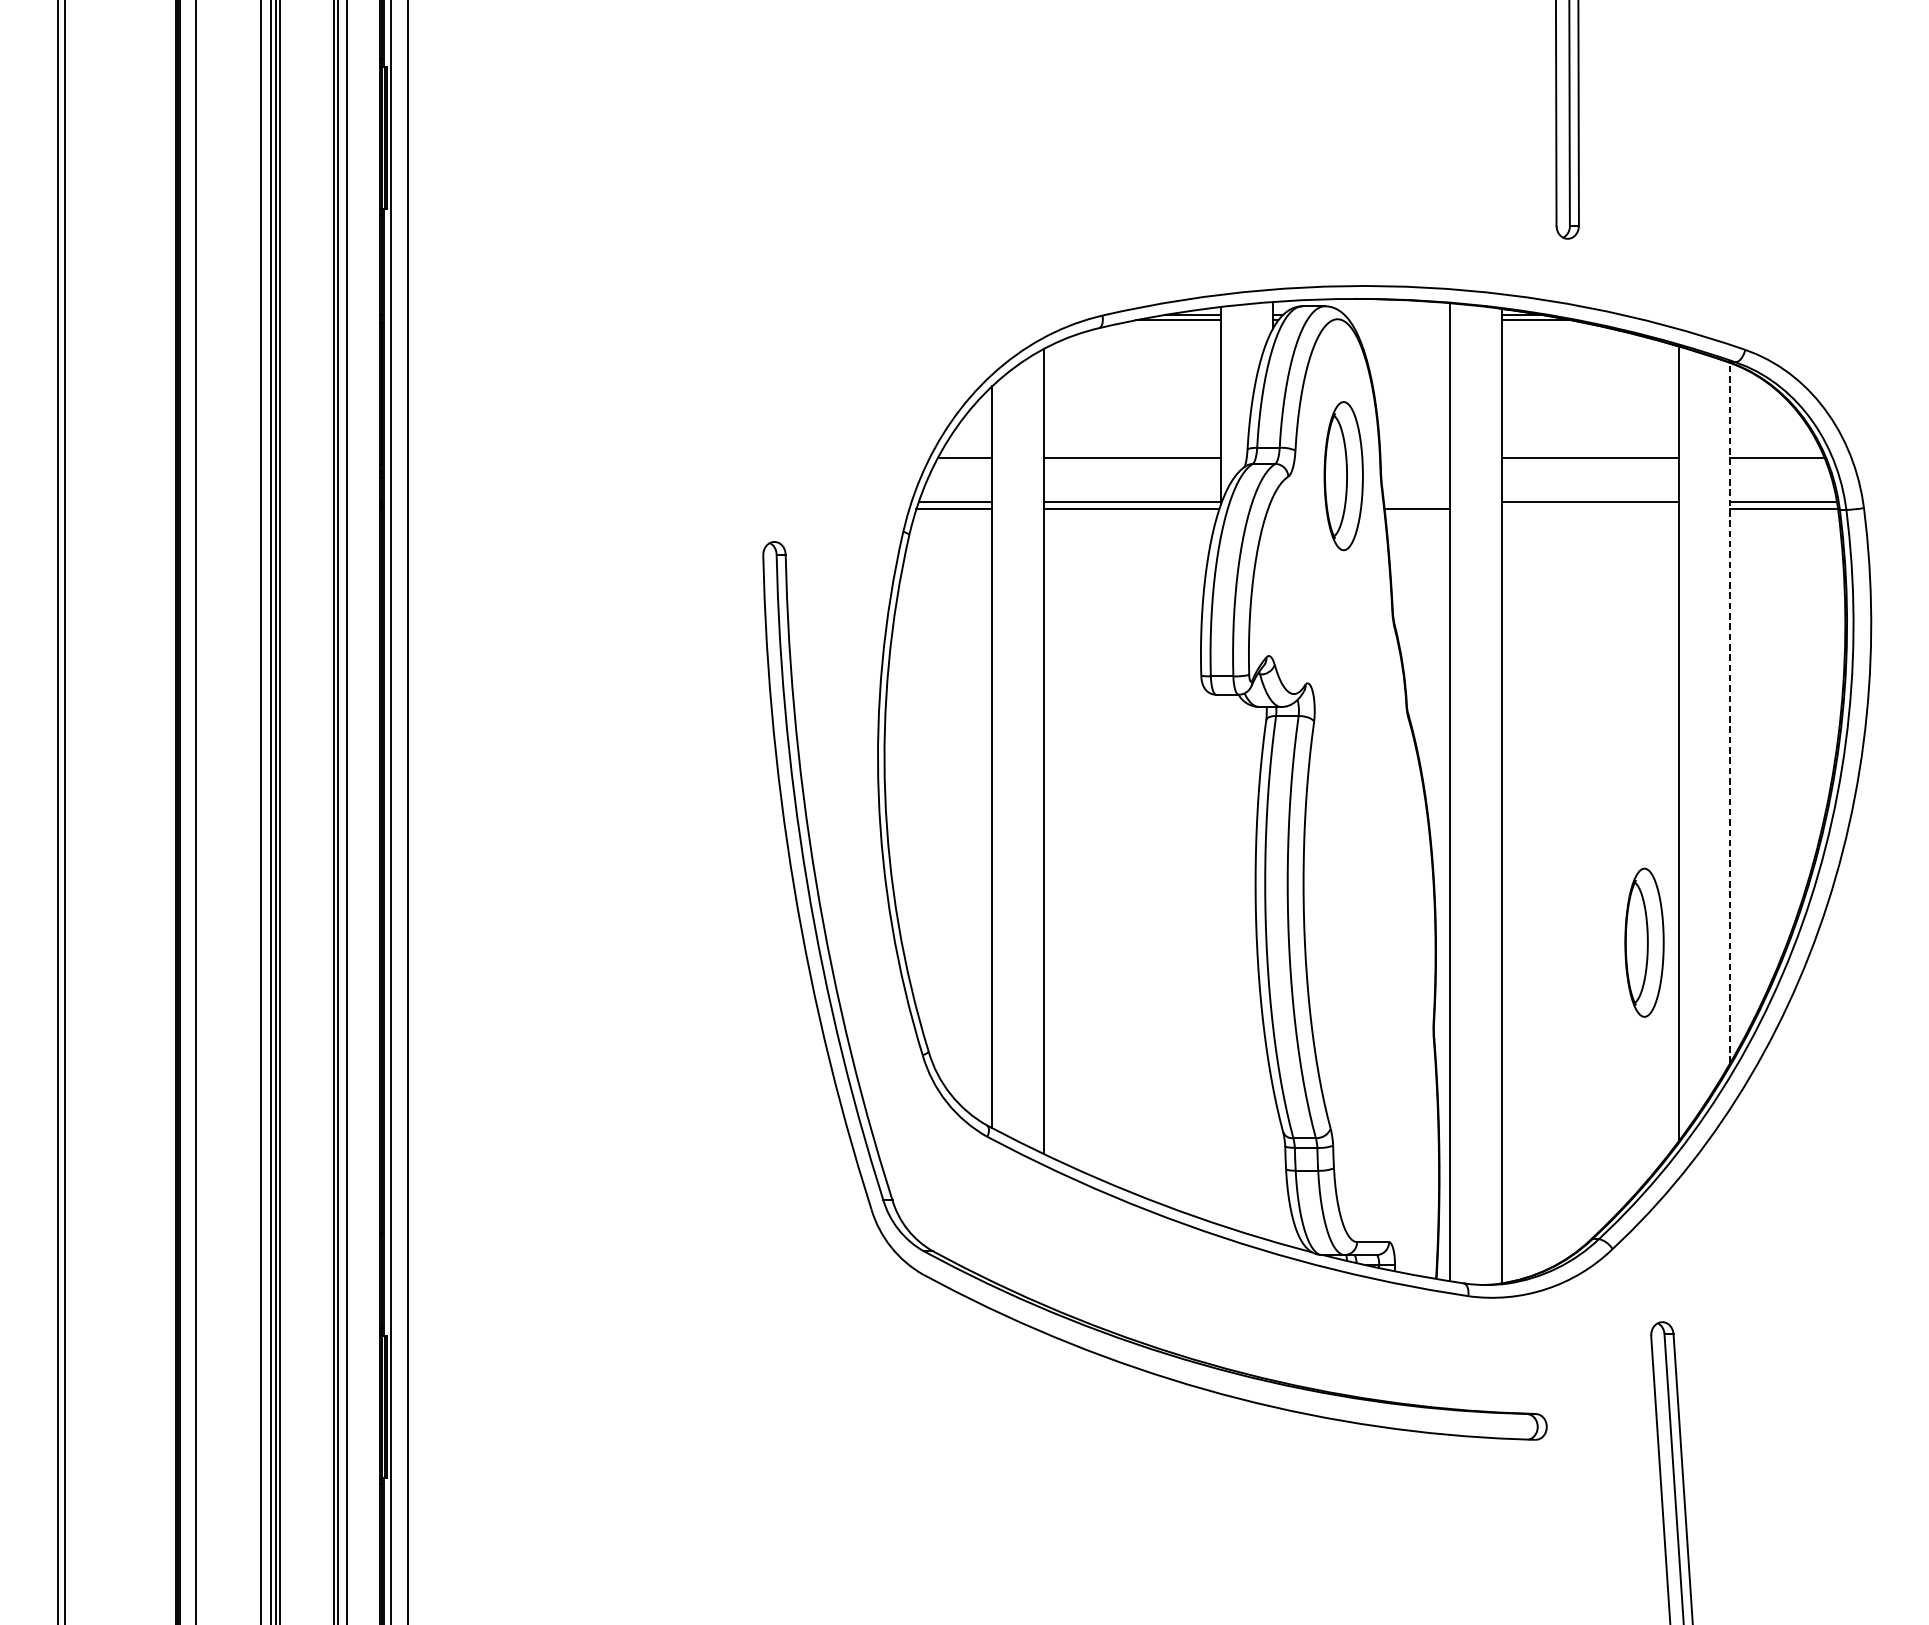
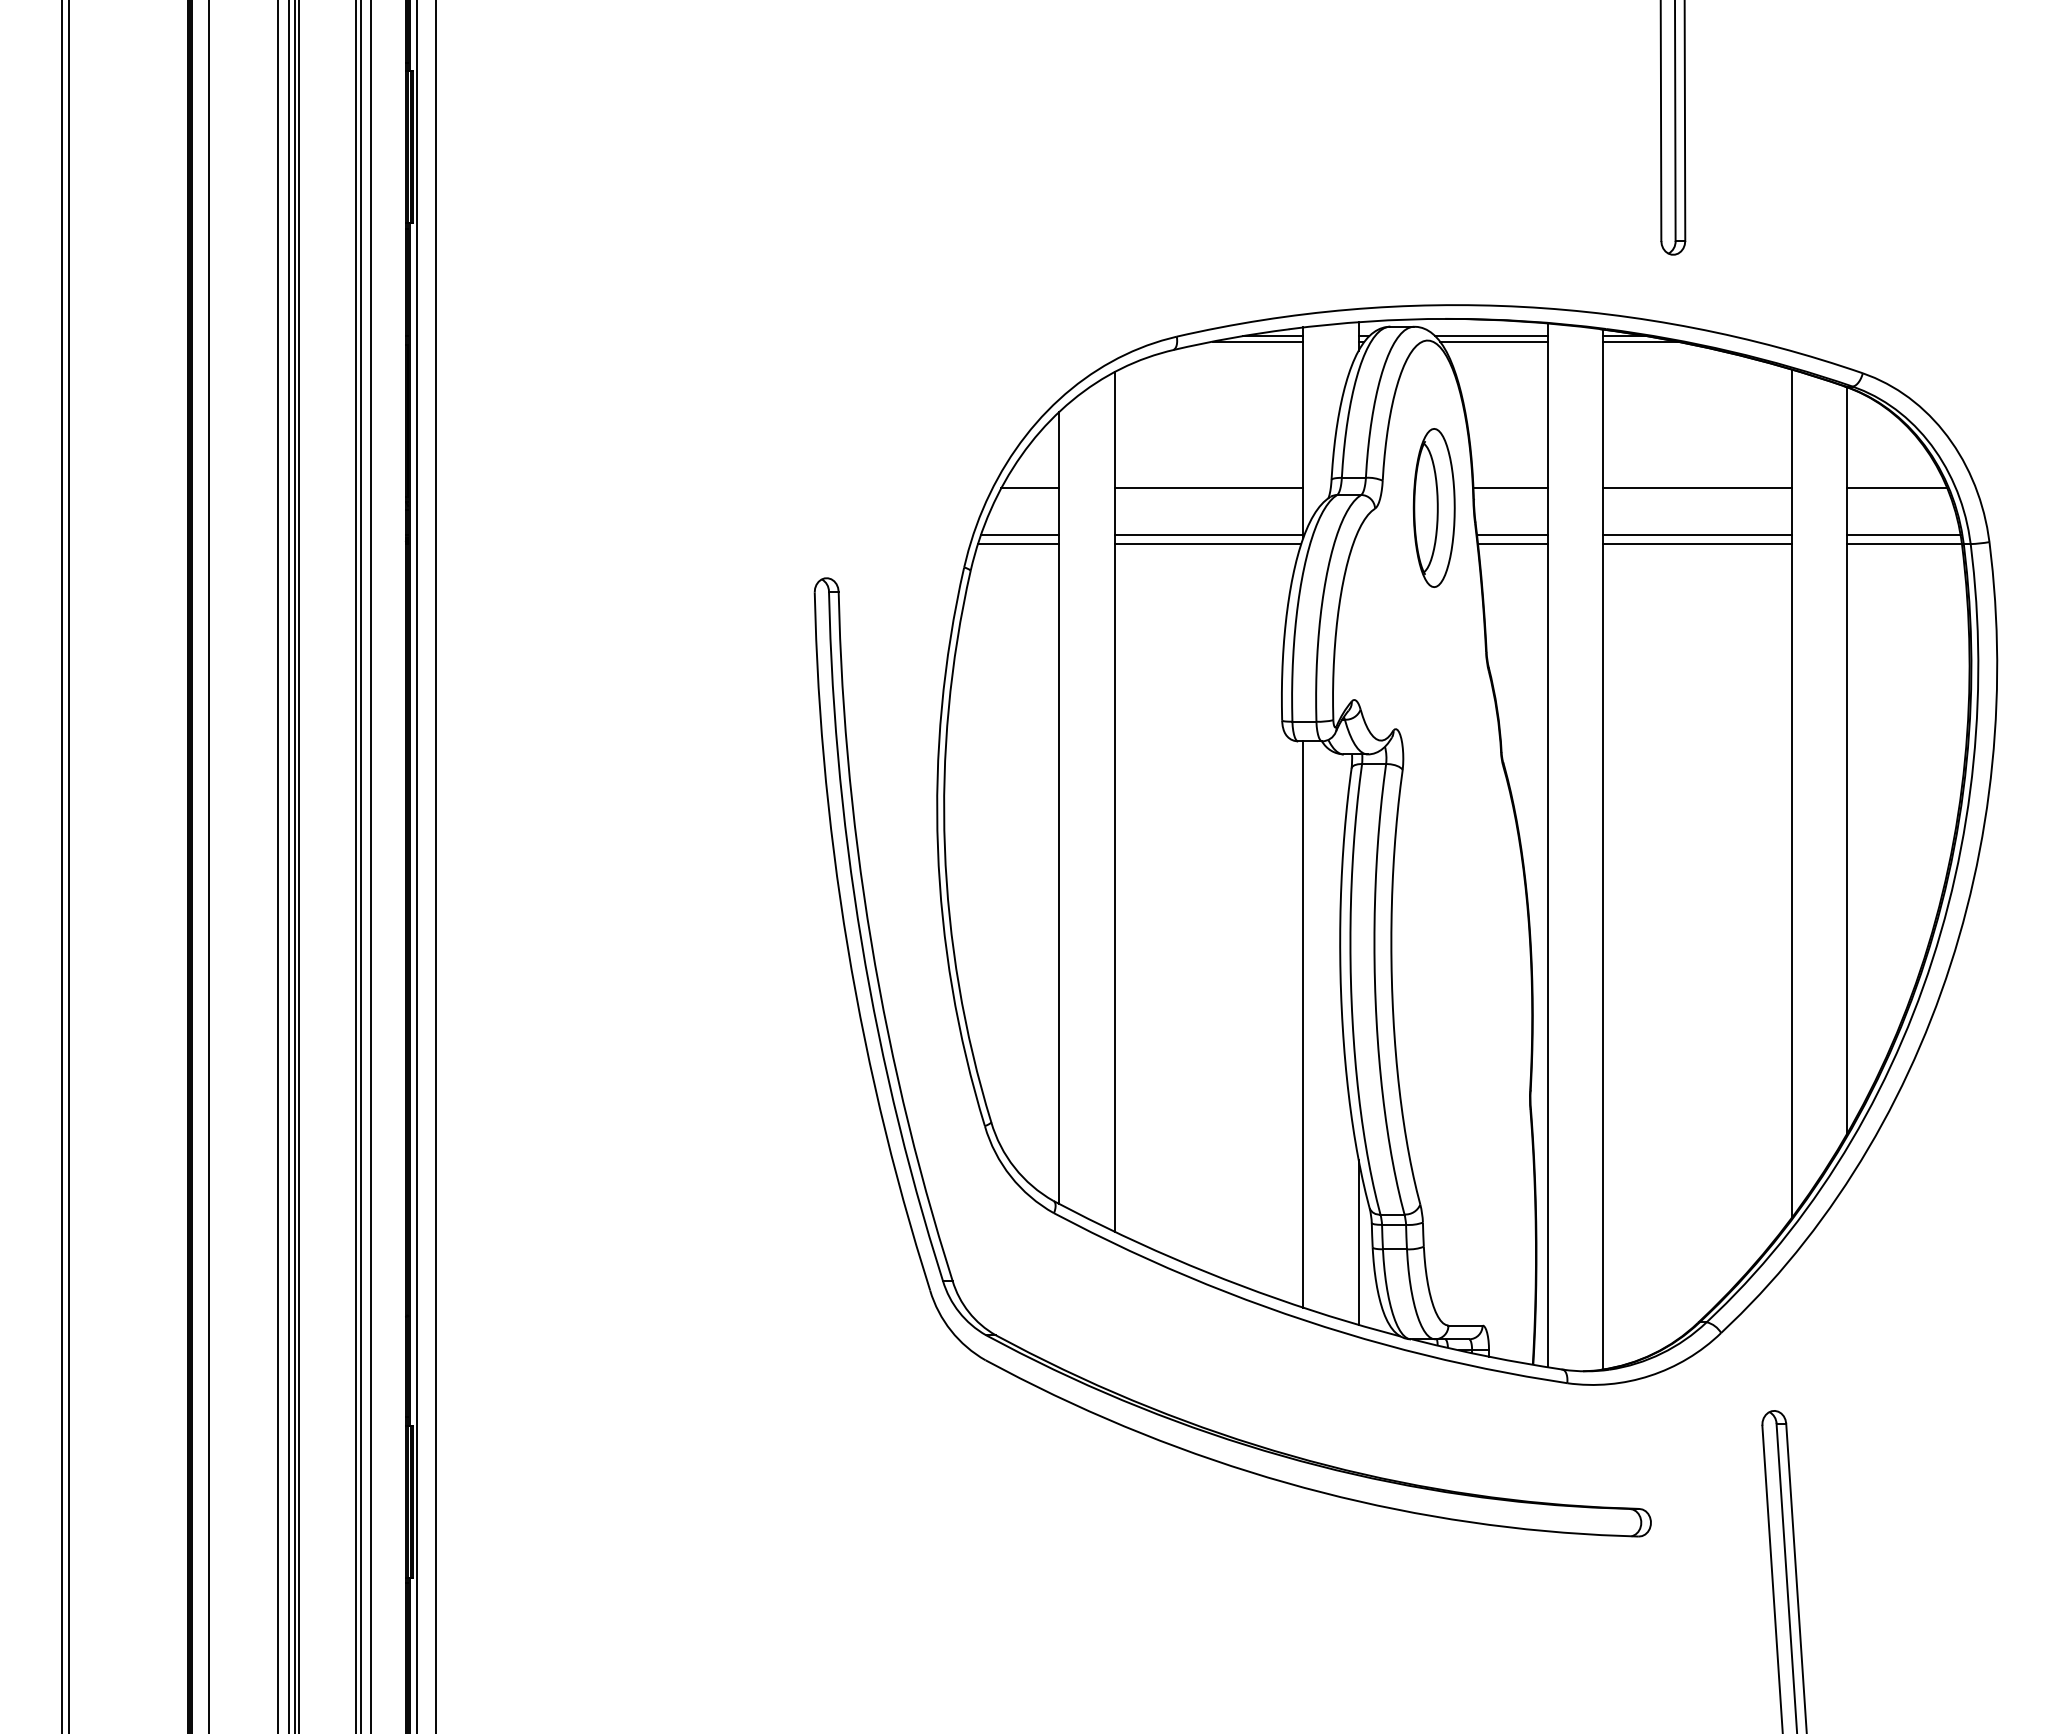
line: (1397, 315) -> (1491, 336), added
line: (1399, 320) -> (1493, 341), added
line: (1415, 457) -> (1510, 488), added
line: (1417, 501) -> (1512, 535), added
line: (1589, 509) -> (1696, 543), added
line: (1730, 712) -> (1846, 760), dashed -> solid
part: (1643, 942) -> (1754, 1005), removed
line: (1221, 960) -> (1303, 1024), added
line: (1272, 1163) -> (1358, 1241), added

